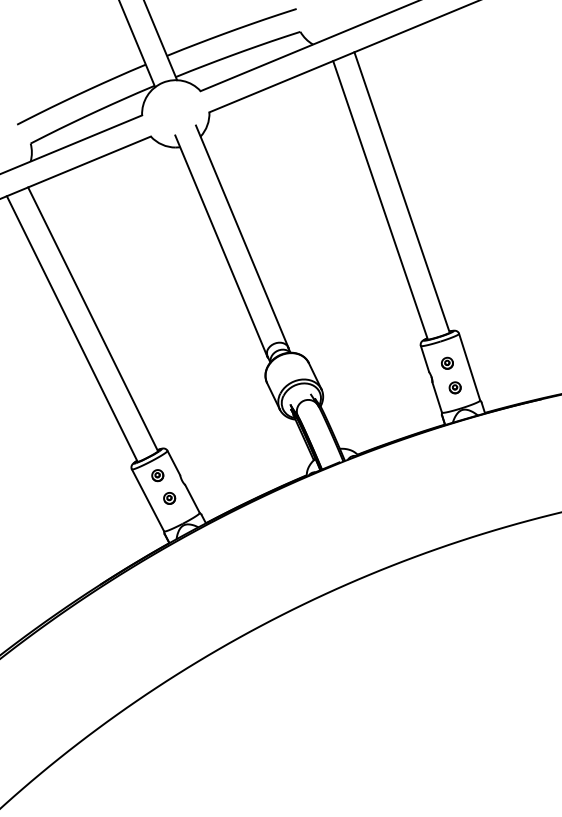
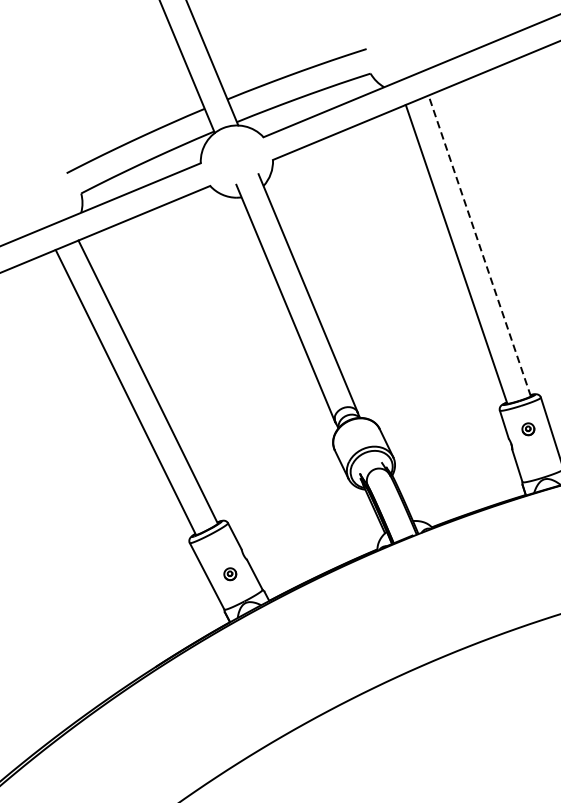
line: (401, 192) -> (479, 245), solid -> dashed
part: (454, 387) -> (535, 455), removed
part: (157, 475) -> (217, 549), removed

